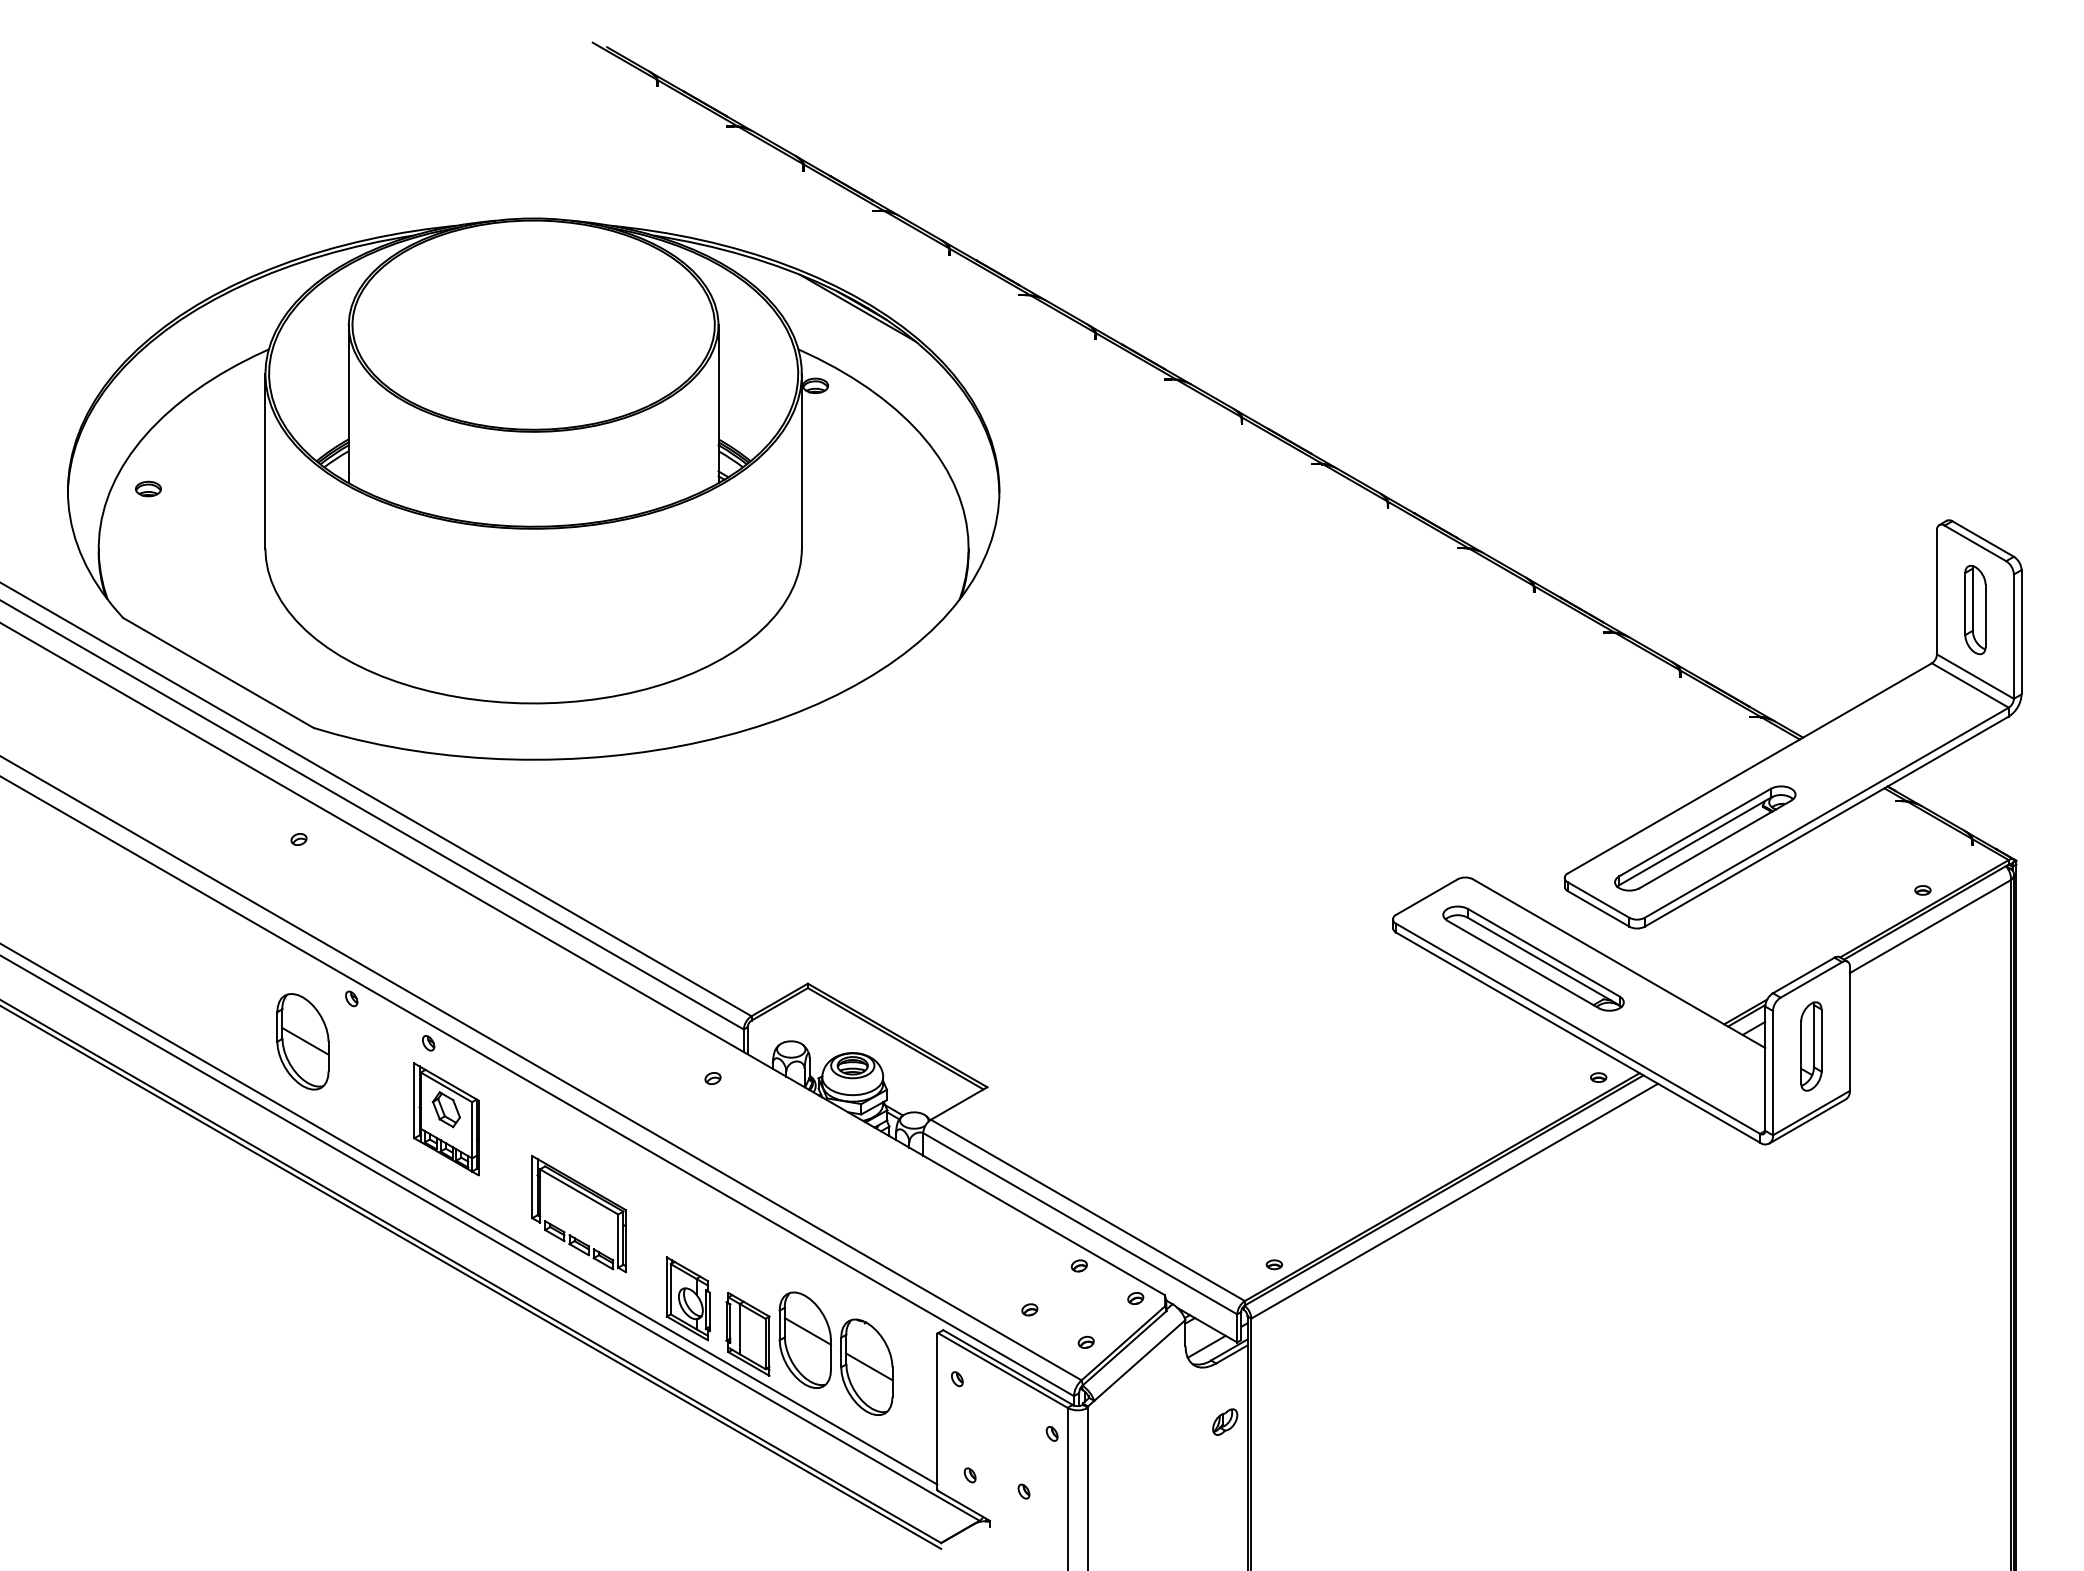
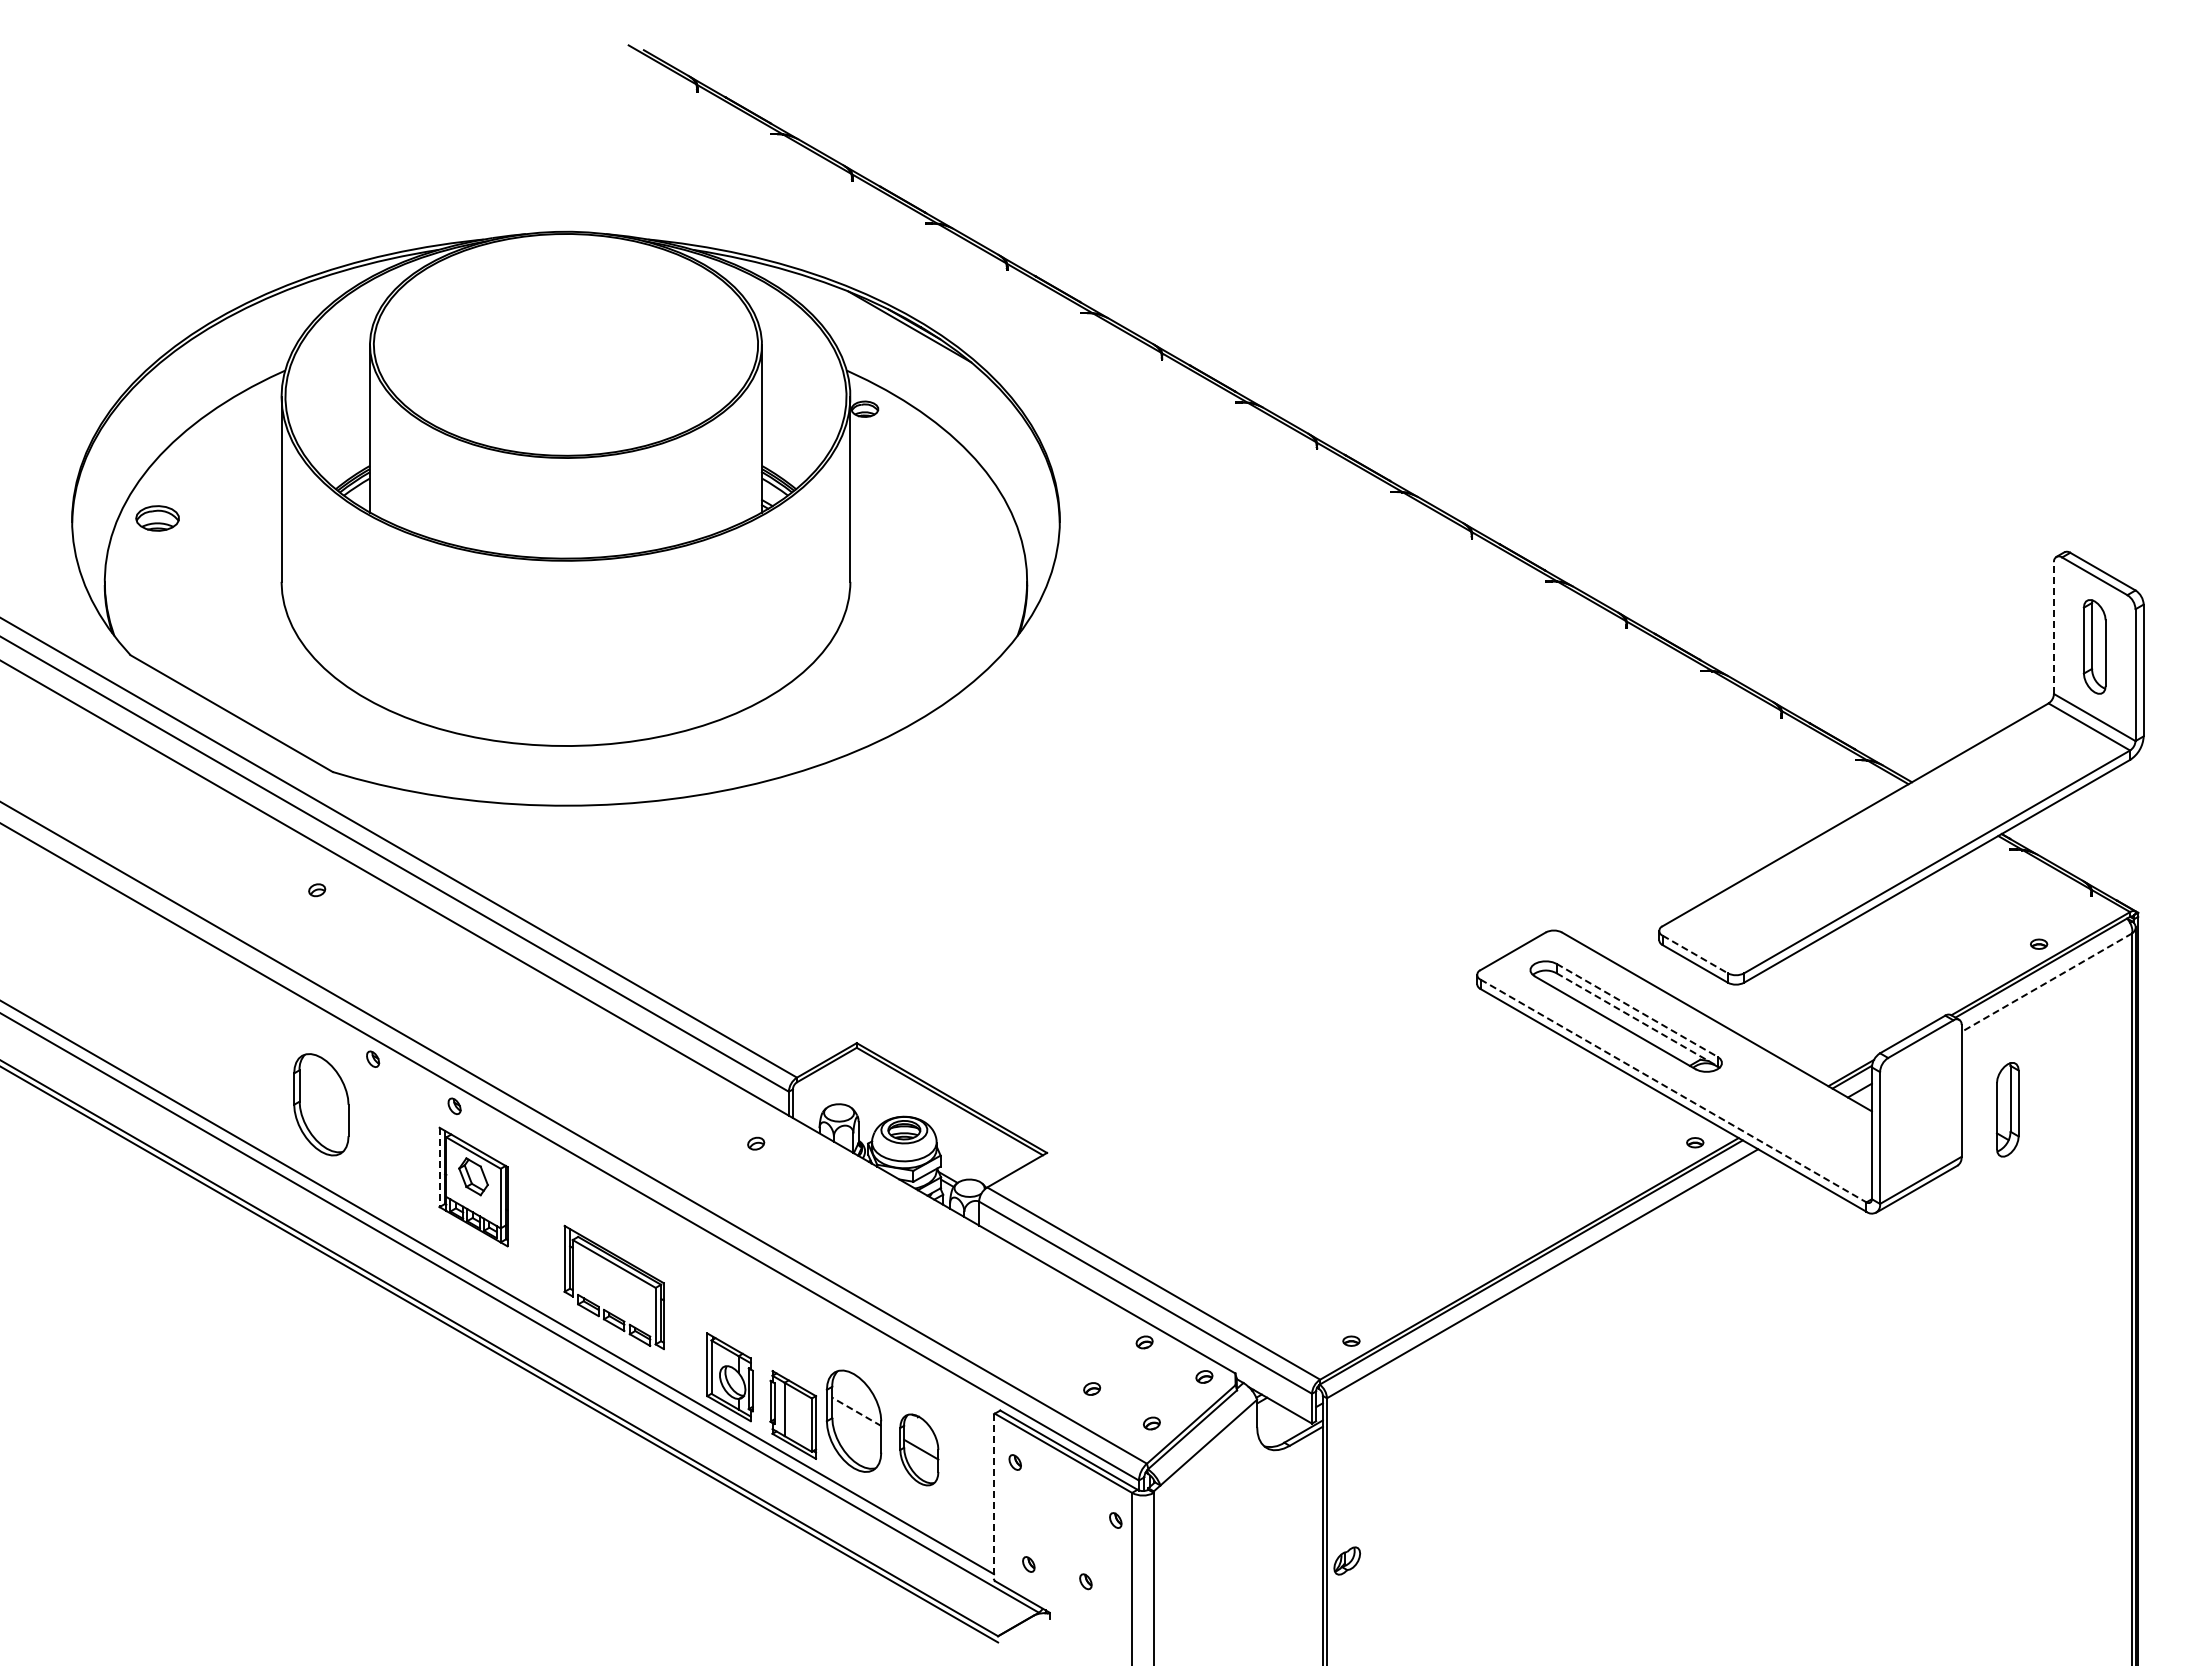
part: (148, 488) -> (157, 518), size x1.6
line: (1937, 592) -> (2054, 628), solid -> dashed
part: (1704, 838) -> (1807, 889), removed
line: (1598, 900) -> (1695, 954), solid -> dashed
line: (1929, 926) -> (2046, 982), solid -> dashed
line: (1544, 952) -> (1637, 1010), solid -> dashed
line: (1544, 961) -> (1637, 1019), solid -> dashed
line: (1578, 1028) -> (1673, 1090), solid -> dashed
line: (304, 1041) -> (323, 1104), removed
part: (1811, 1046) -> (2007, 1109), moved
line: (414, 1100) -> (439, 1167), solid -> dashed
line: (807, 1331) -> (856, 1411), solid -> dashed
line: (1206, 1346) -> (1279, 1427), removed
part: (867, 1366) -> (919, 1449), size x0.7
line: (937, 1411) -> (994, 1496), solid -> dashed
part: (1225, 1421) -> (1347, 1560), moved

